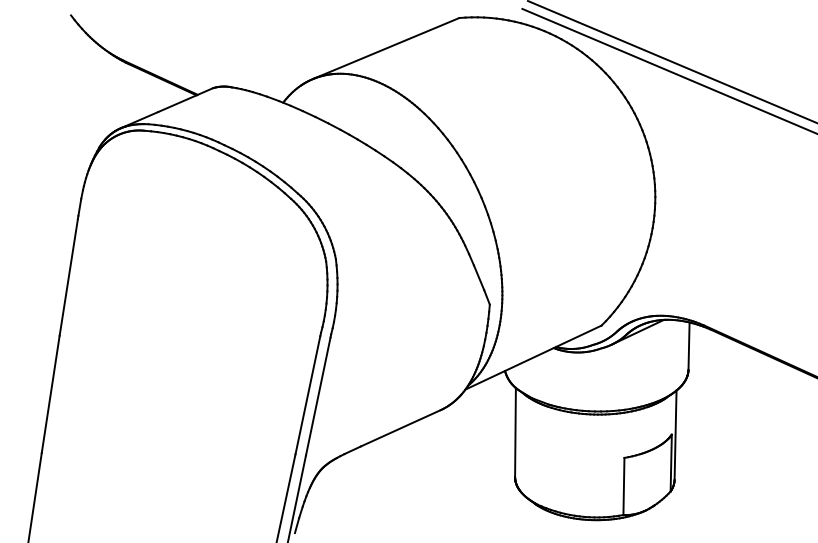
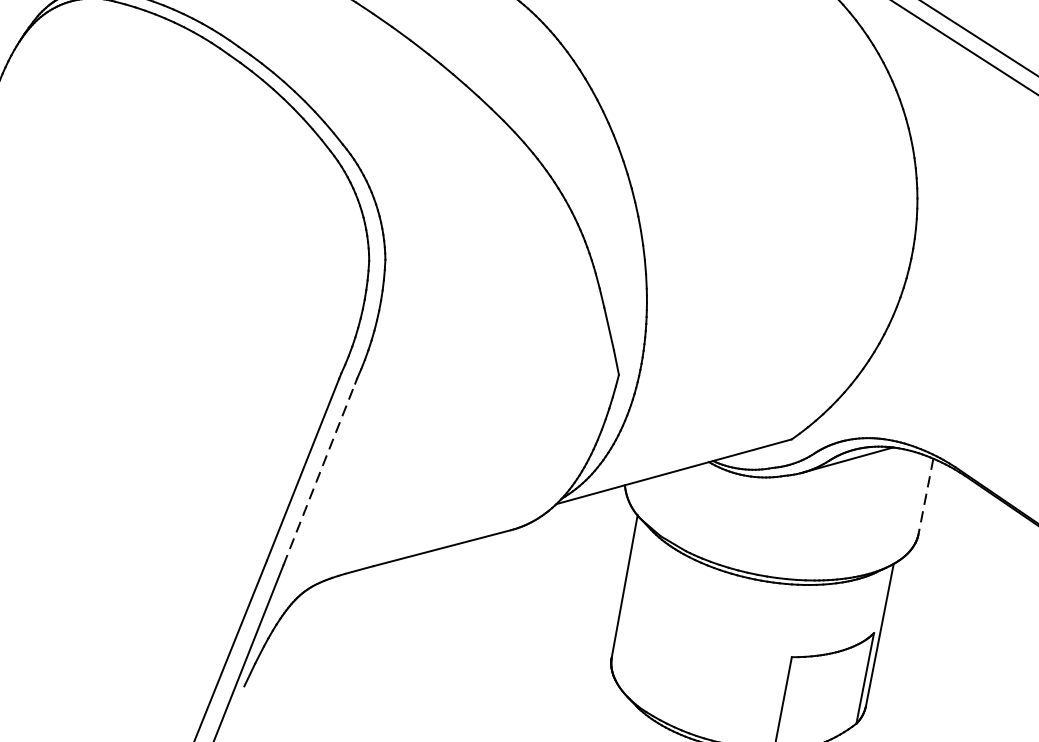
line: (689, 346) -> (926, 497), solid -> dashed
line: (318, 396) -> (319, 474), solid -> dashed

